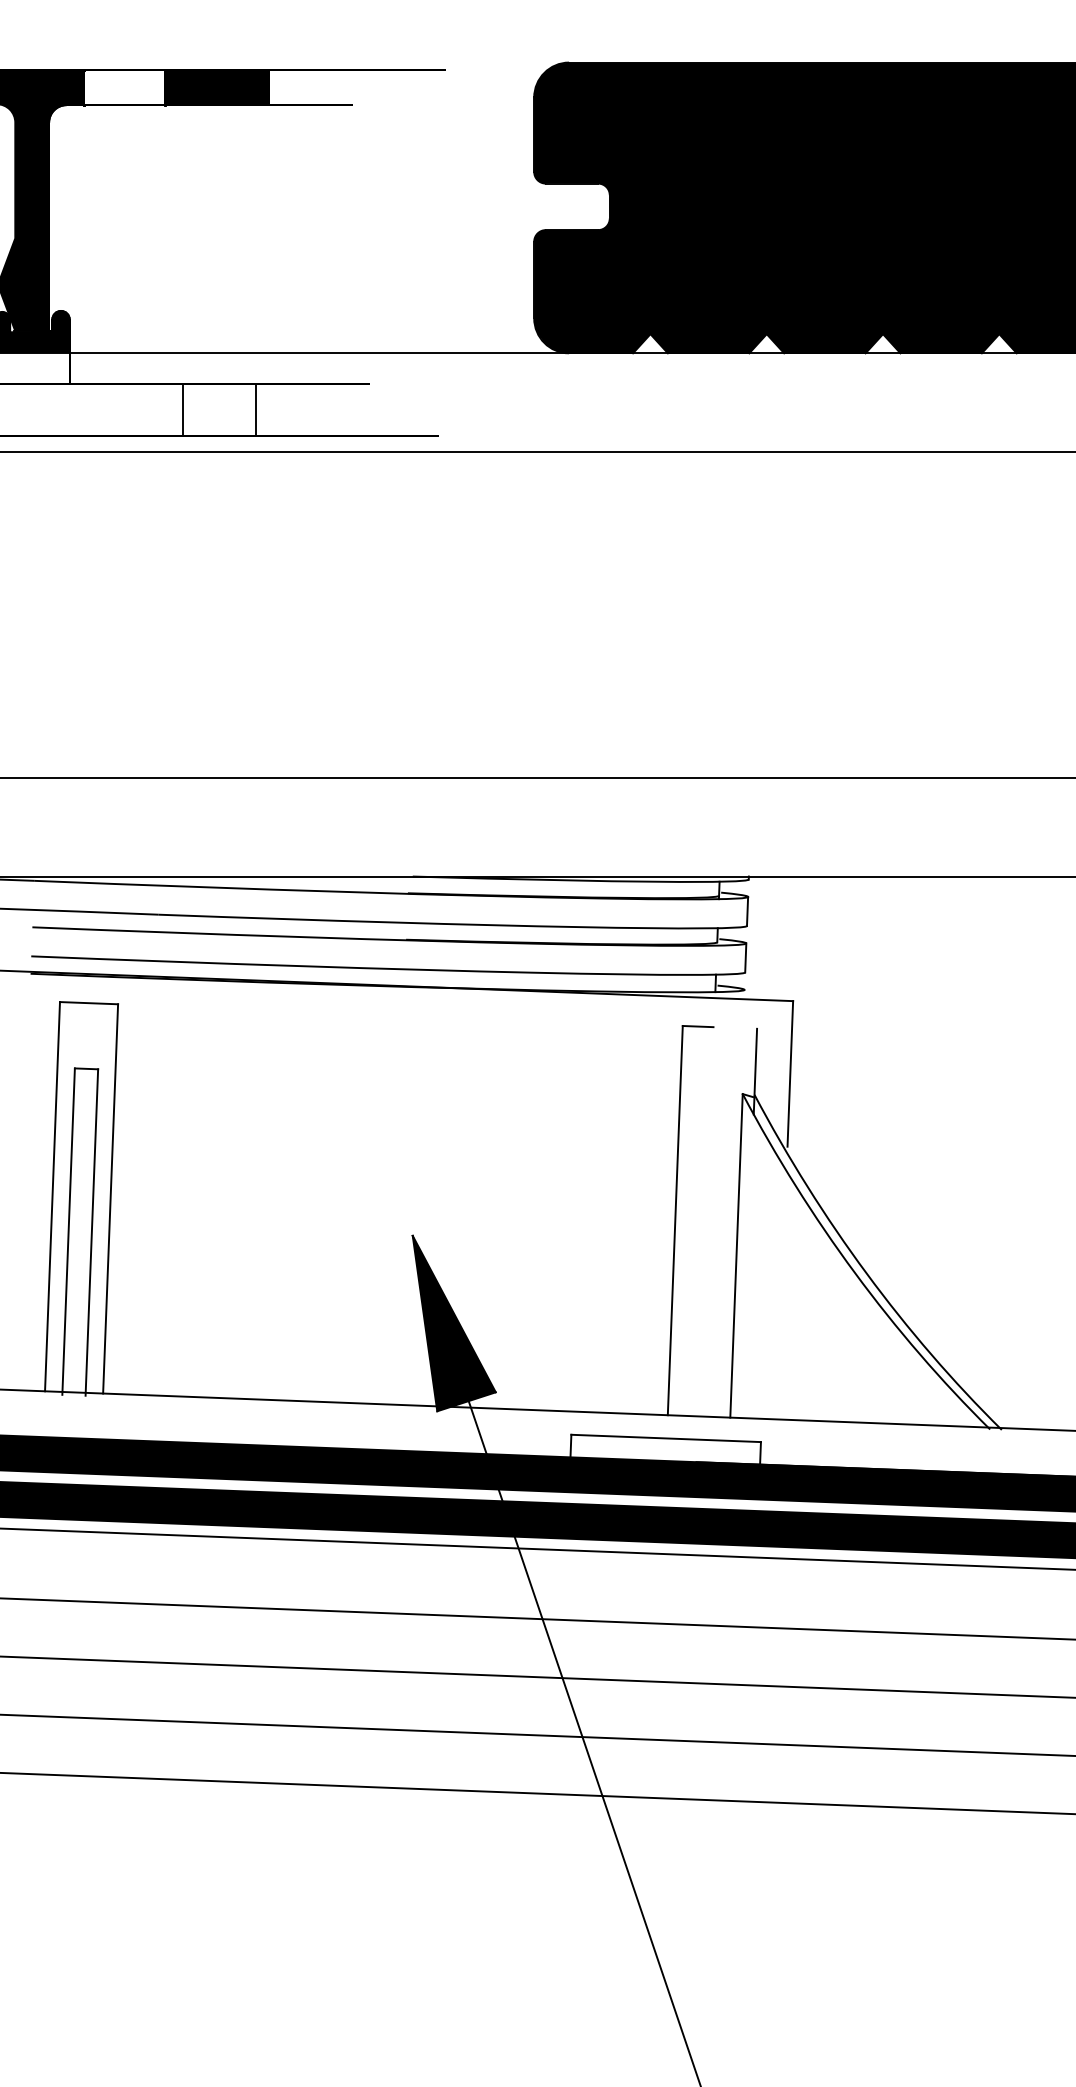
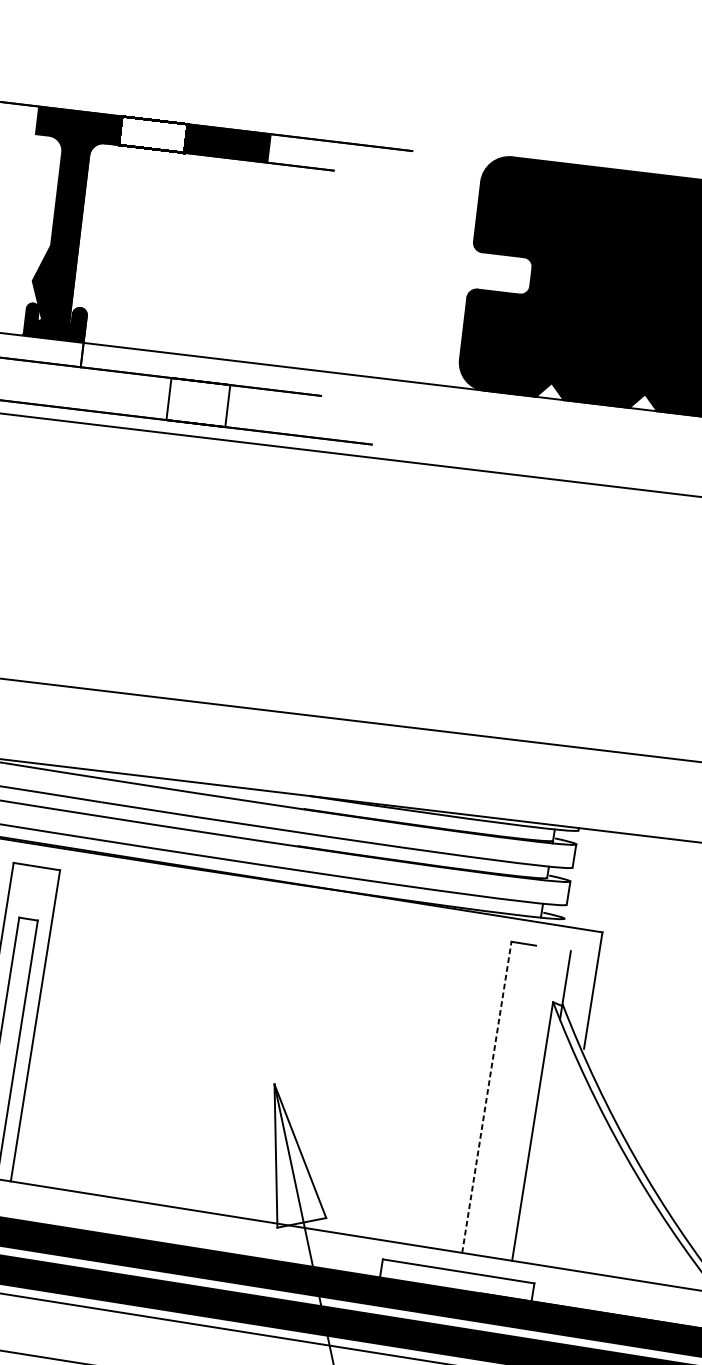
line: (675, 1220) -> (487, 1097), solid -> dashed
fill: (453, 1323) -> (298, 1158), removed

